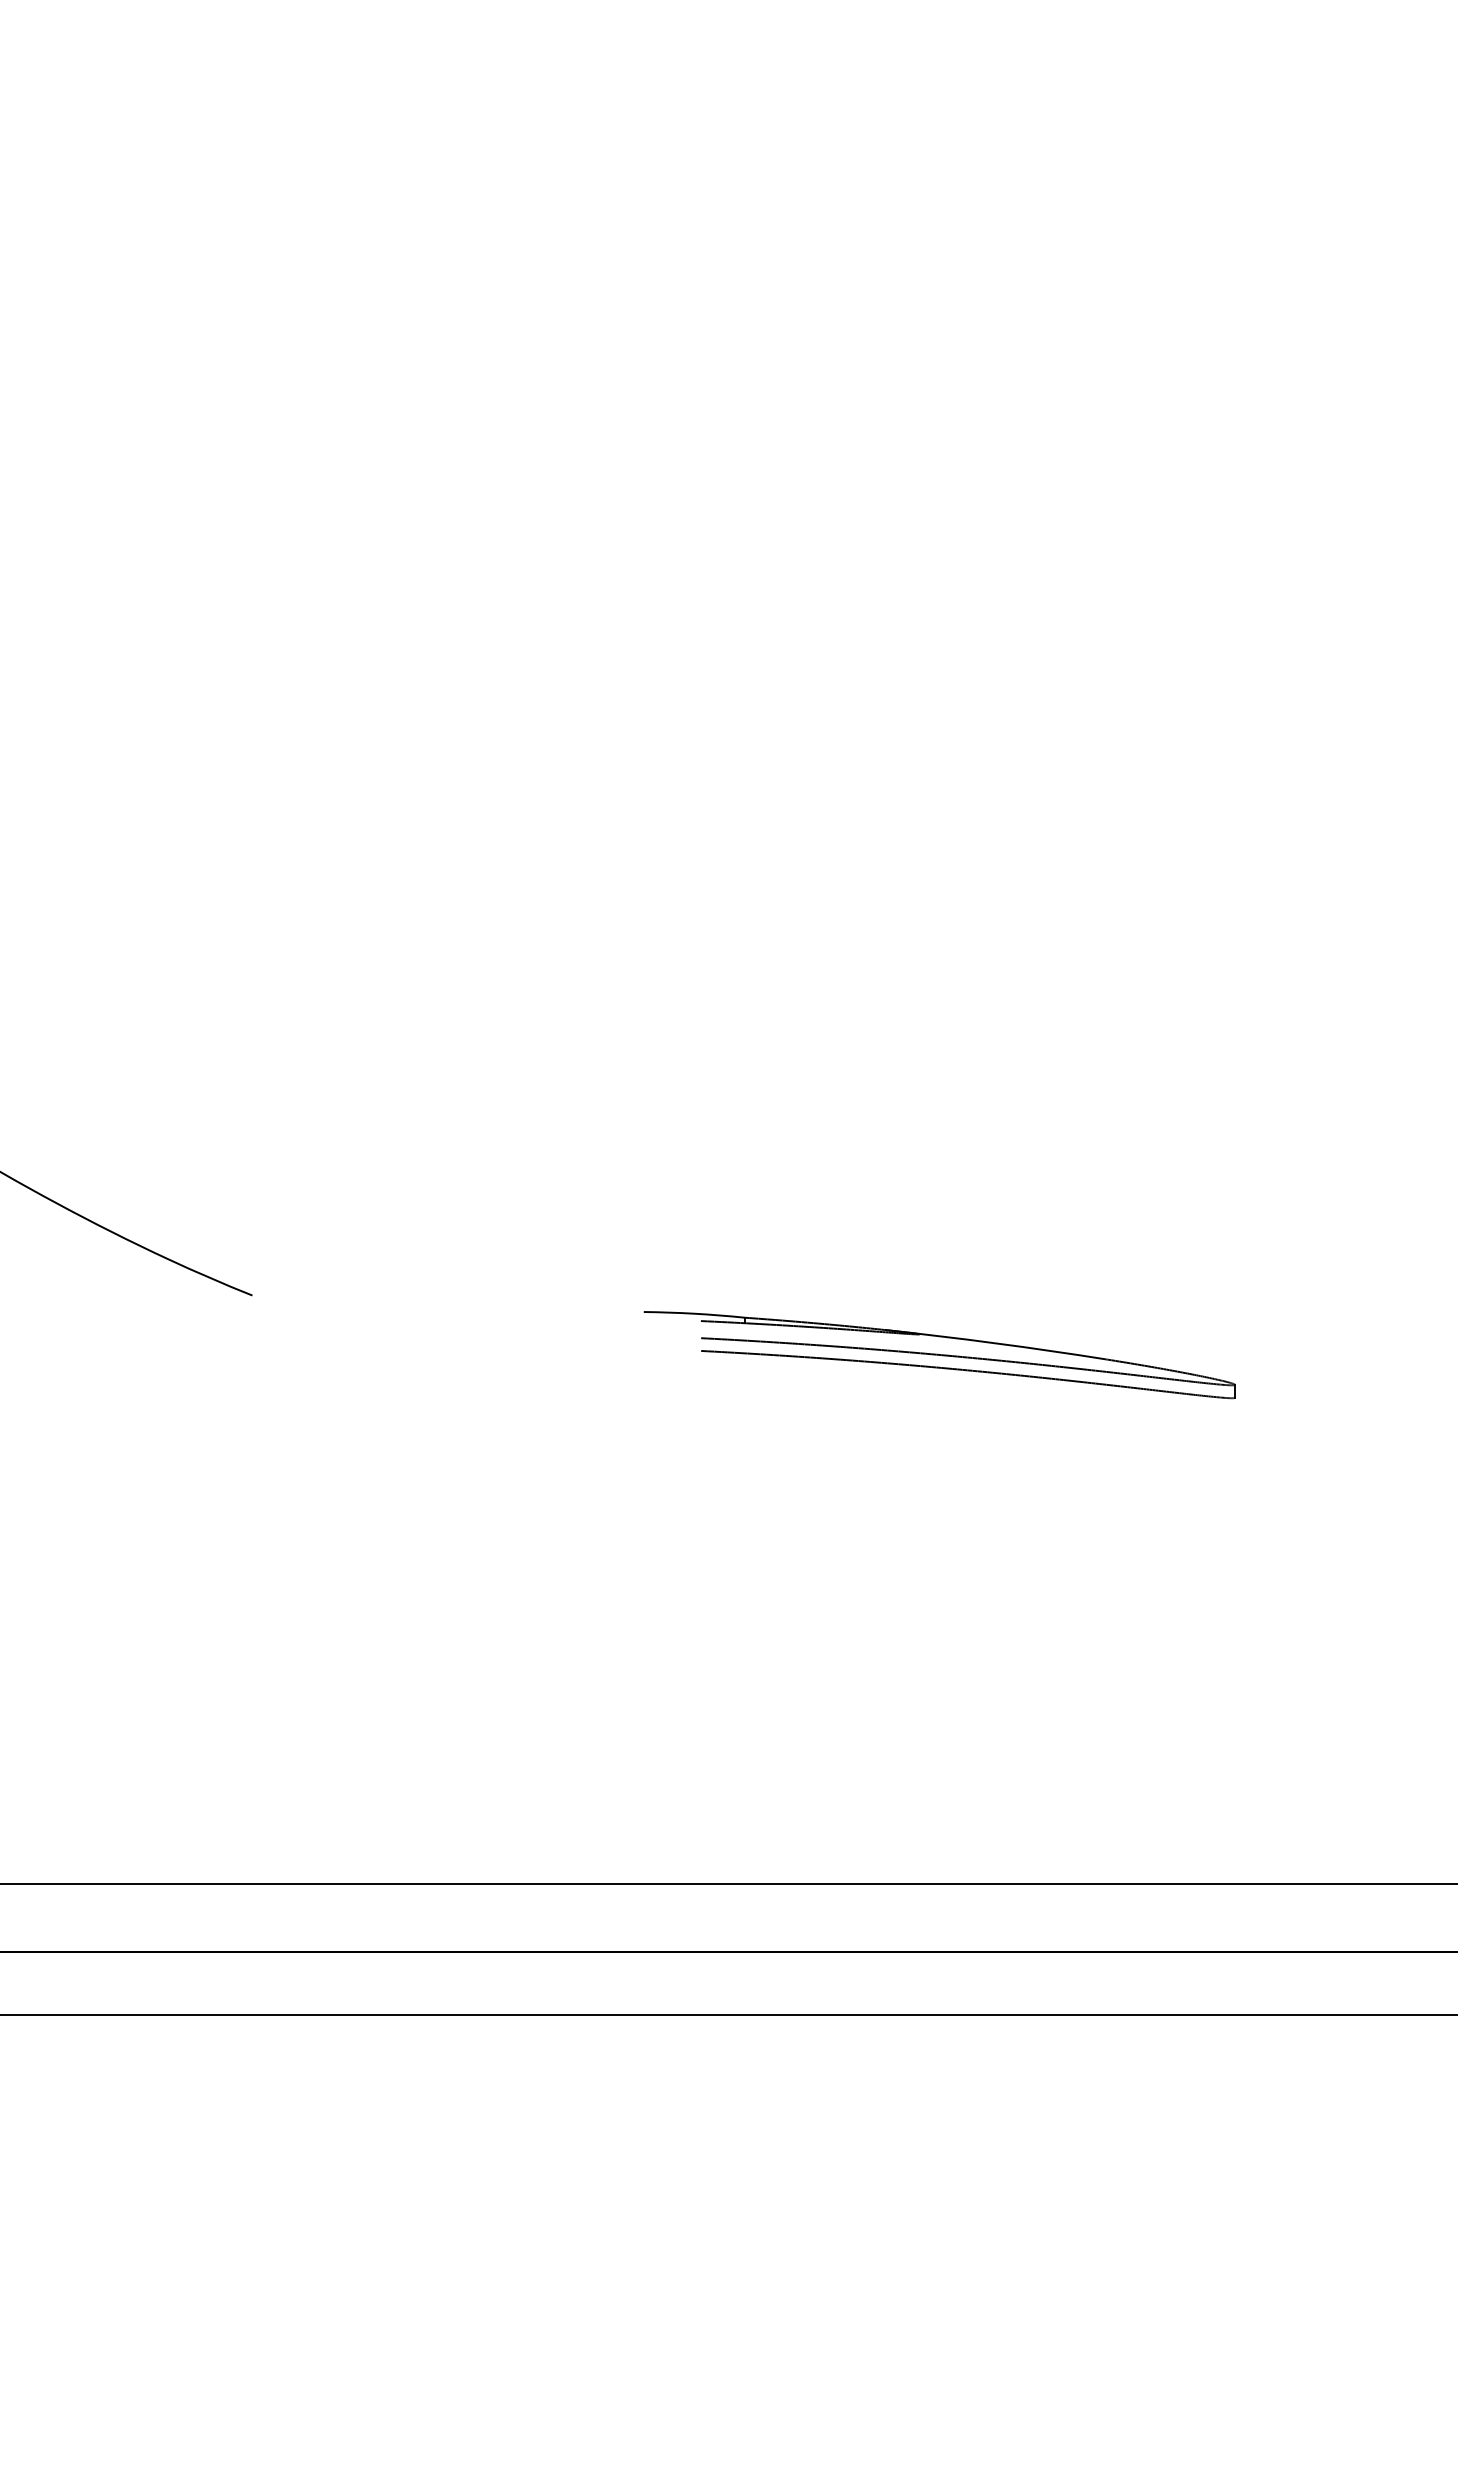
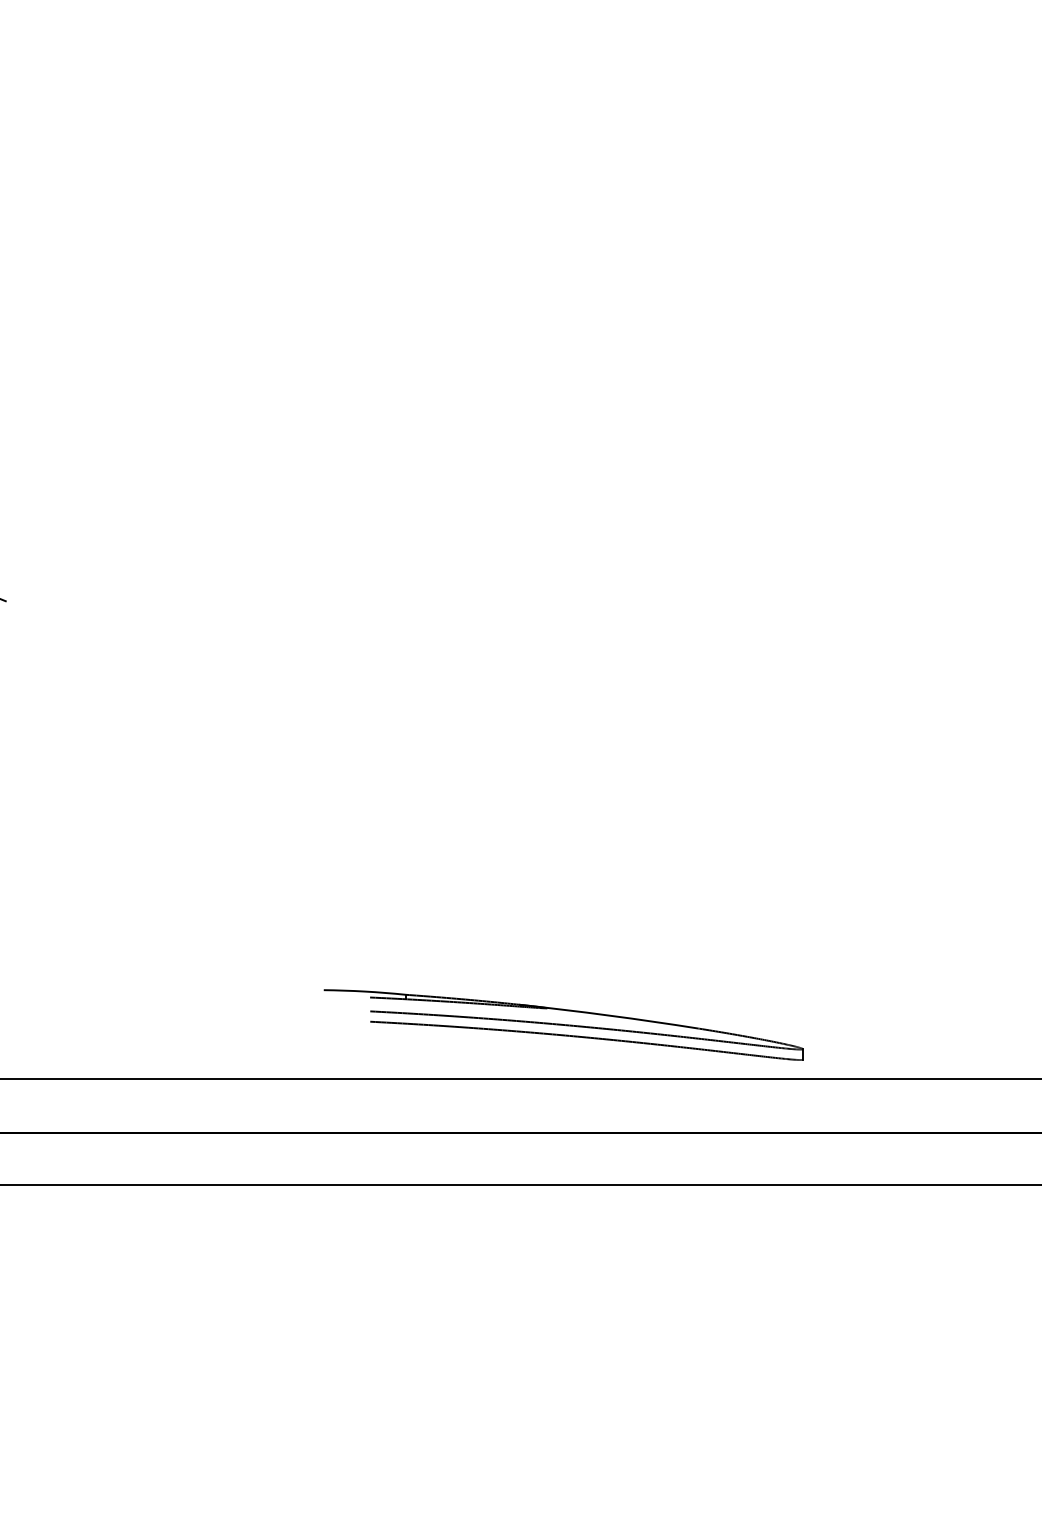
part: (939, 1355) -> (563, 1025), moved

